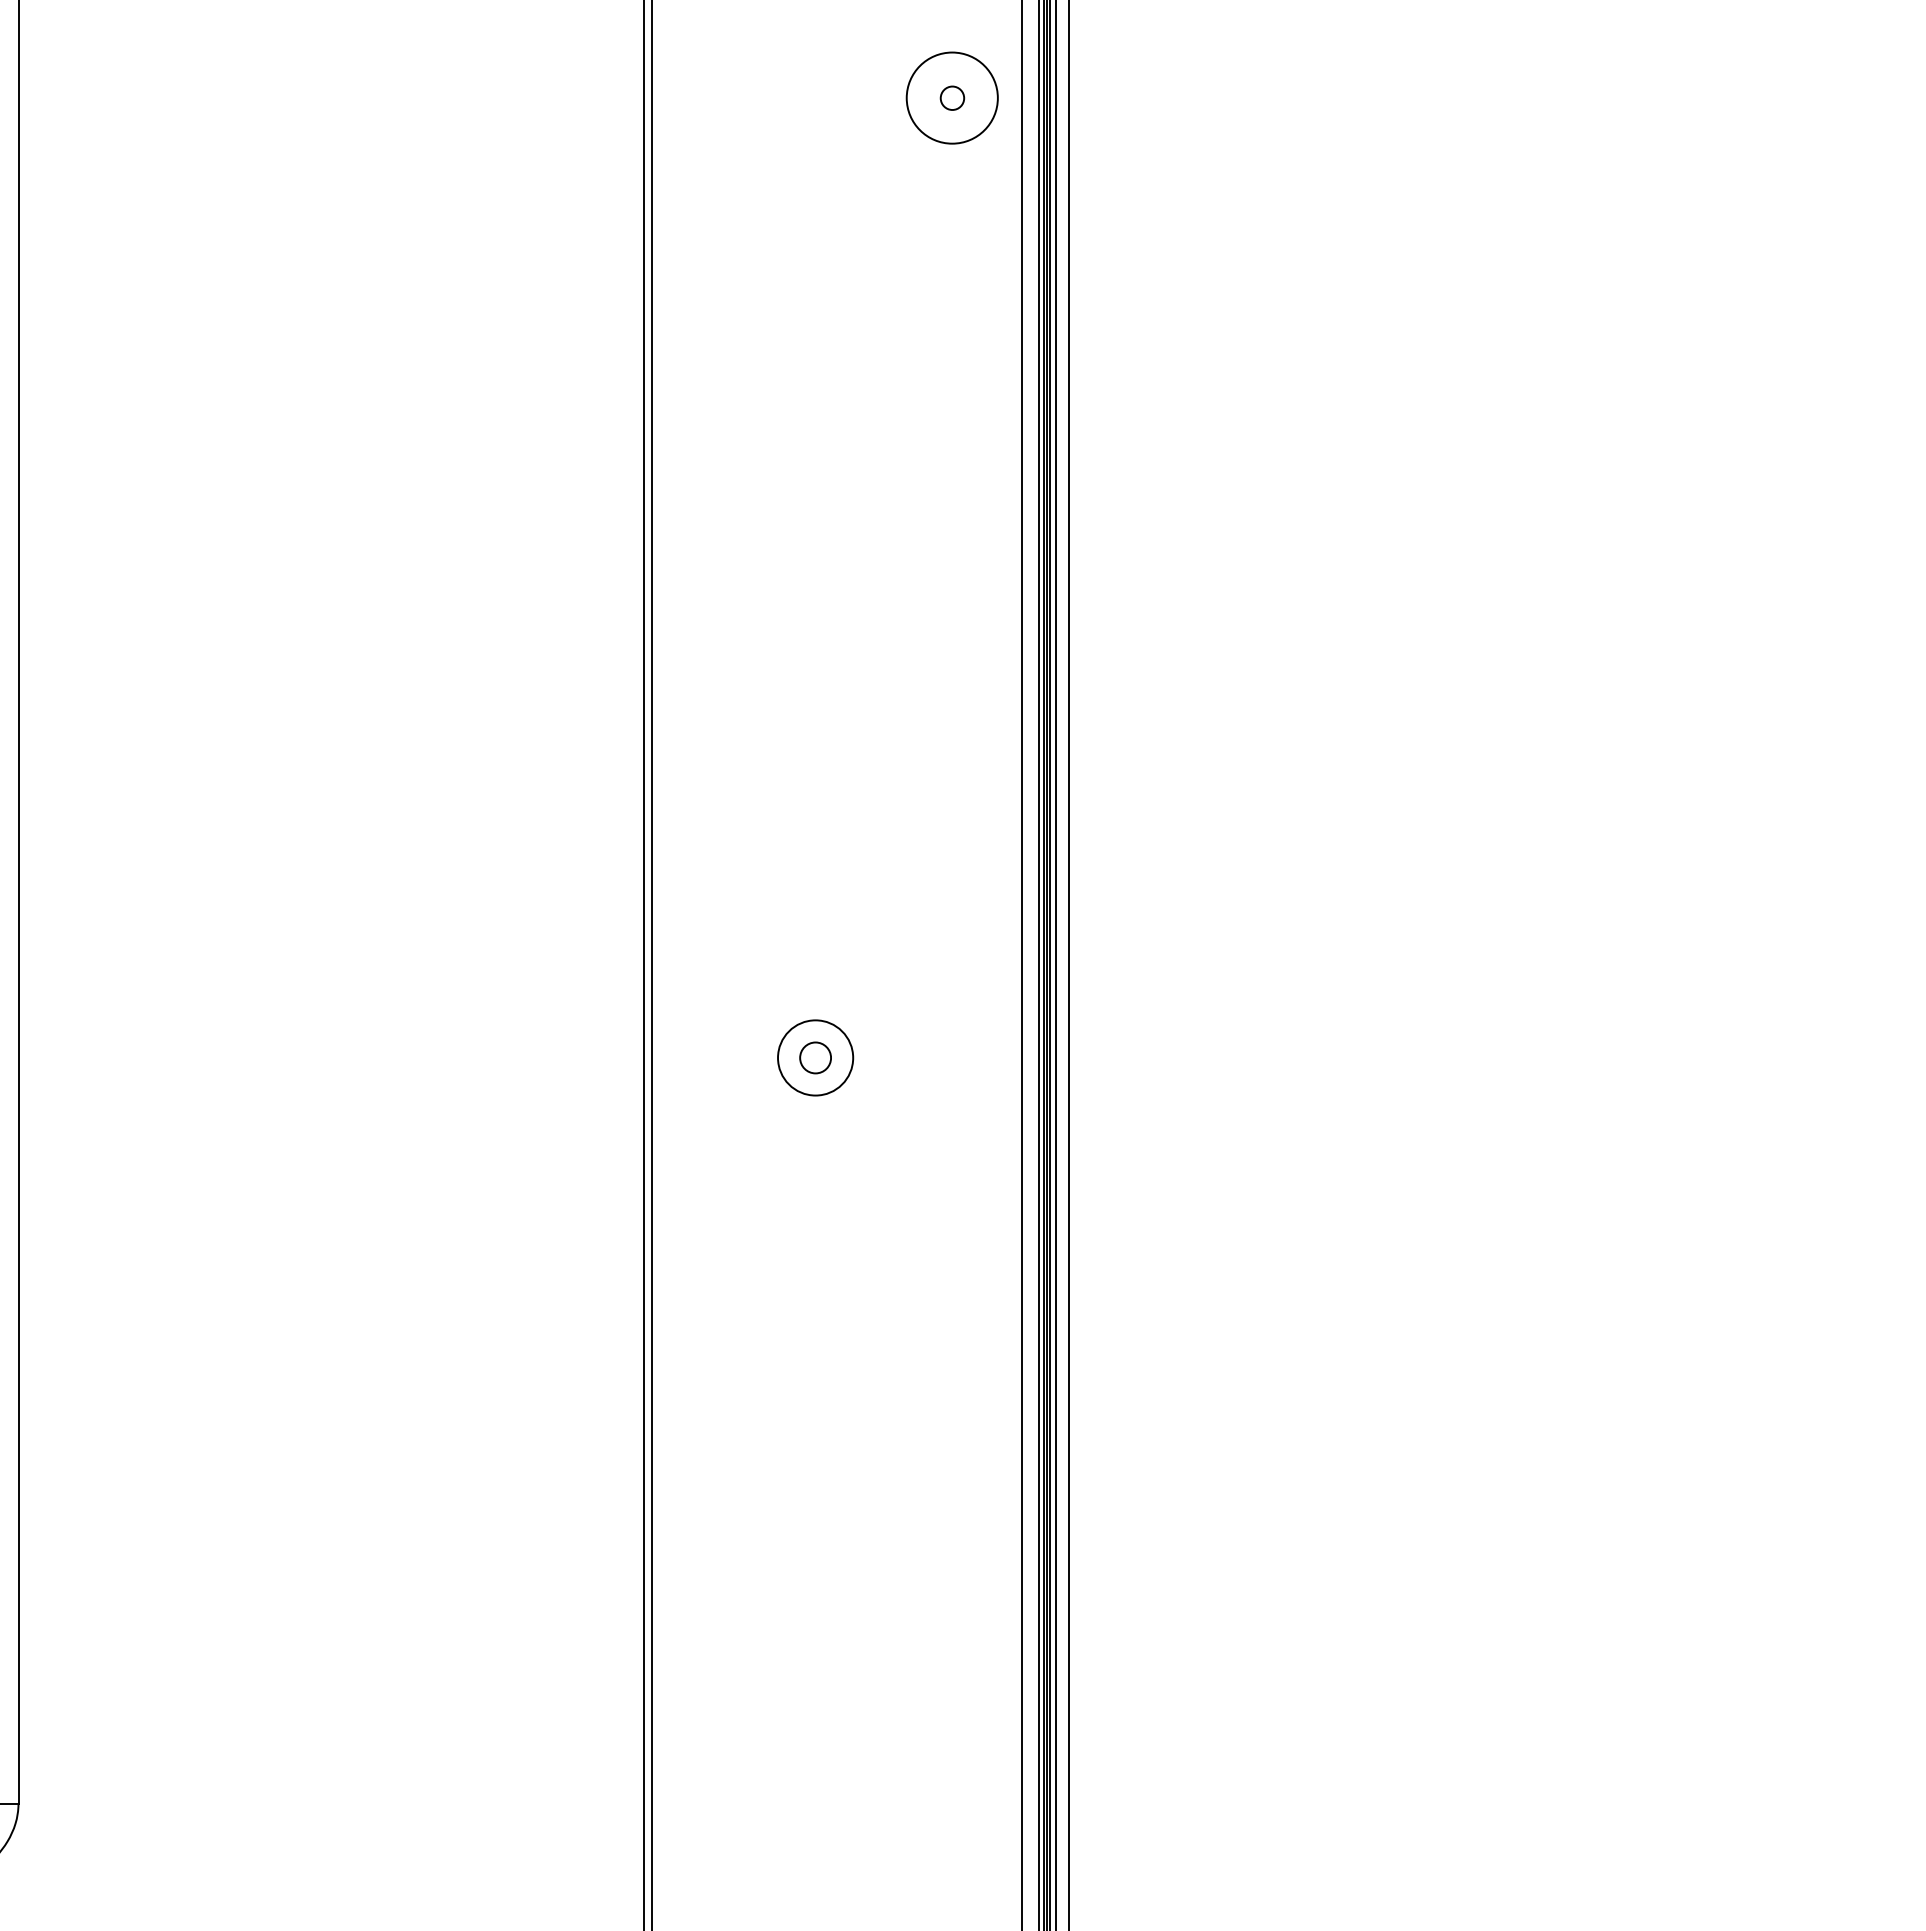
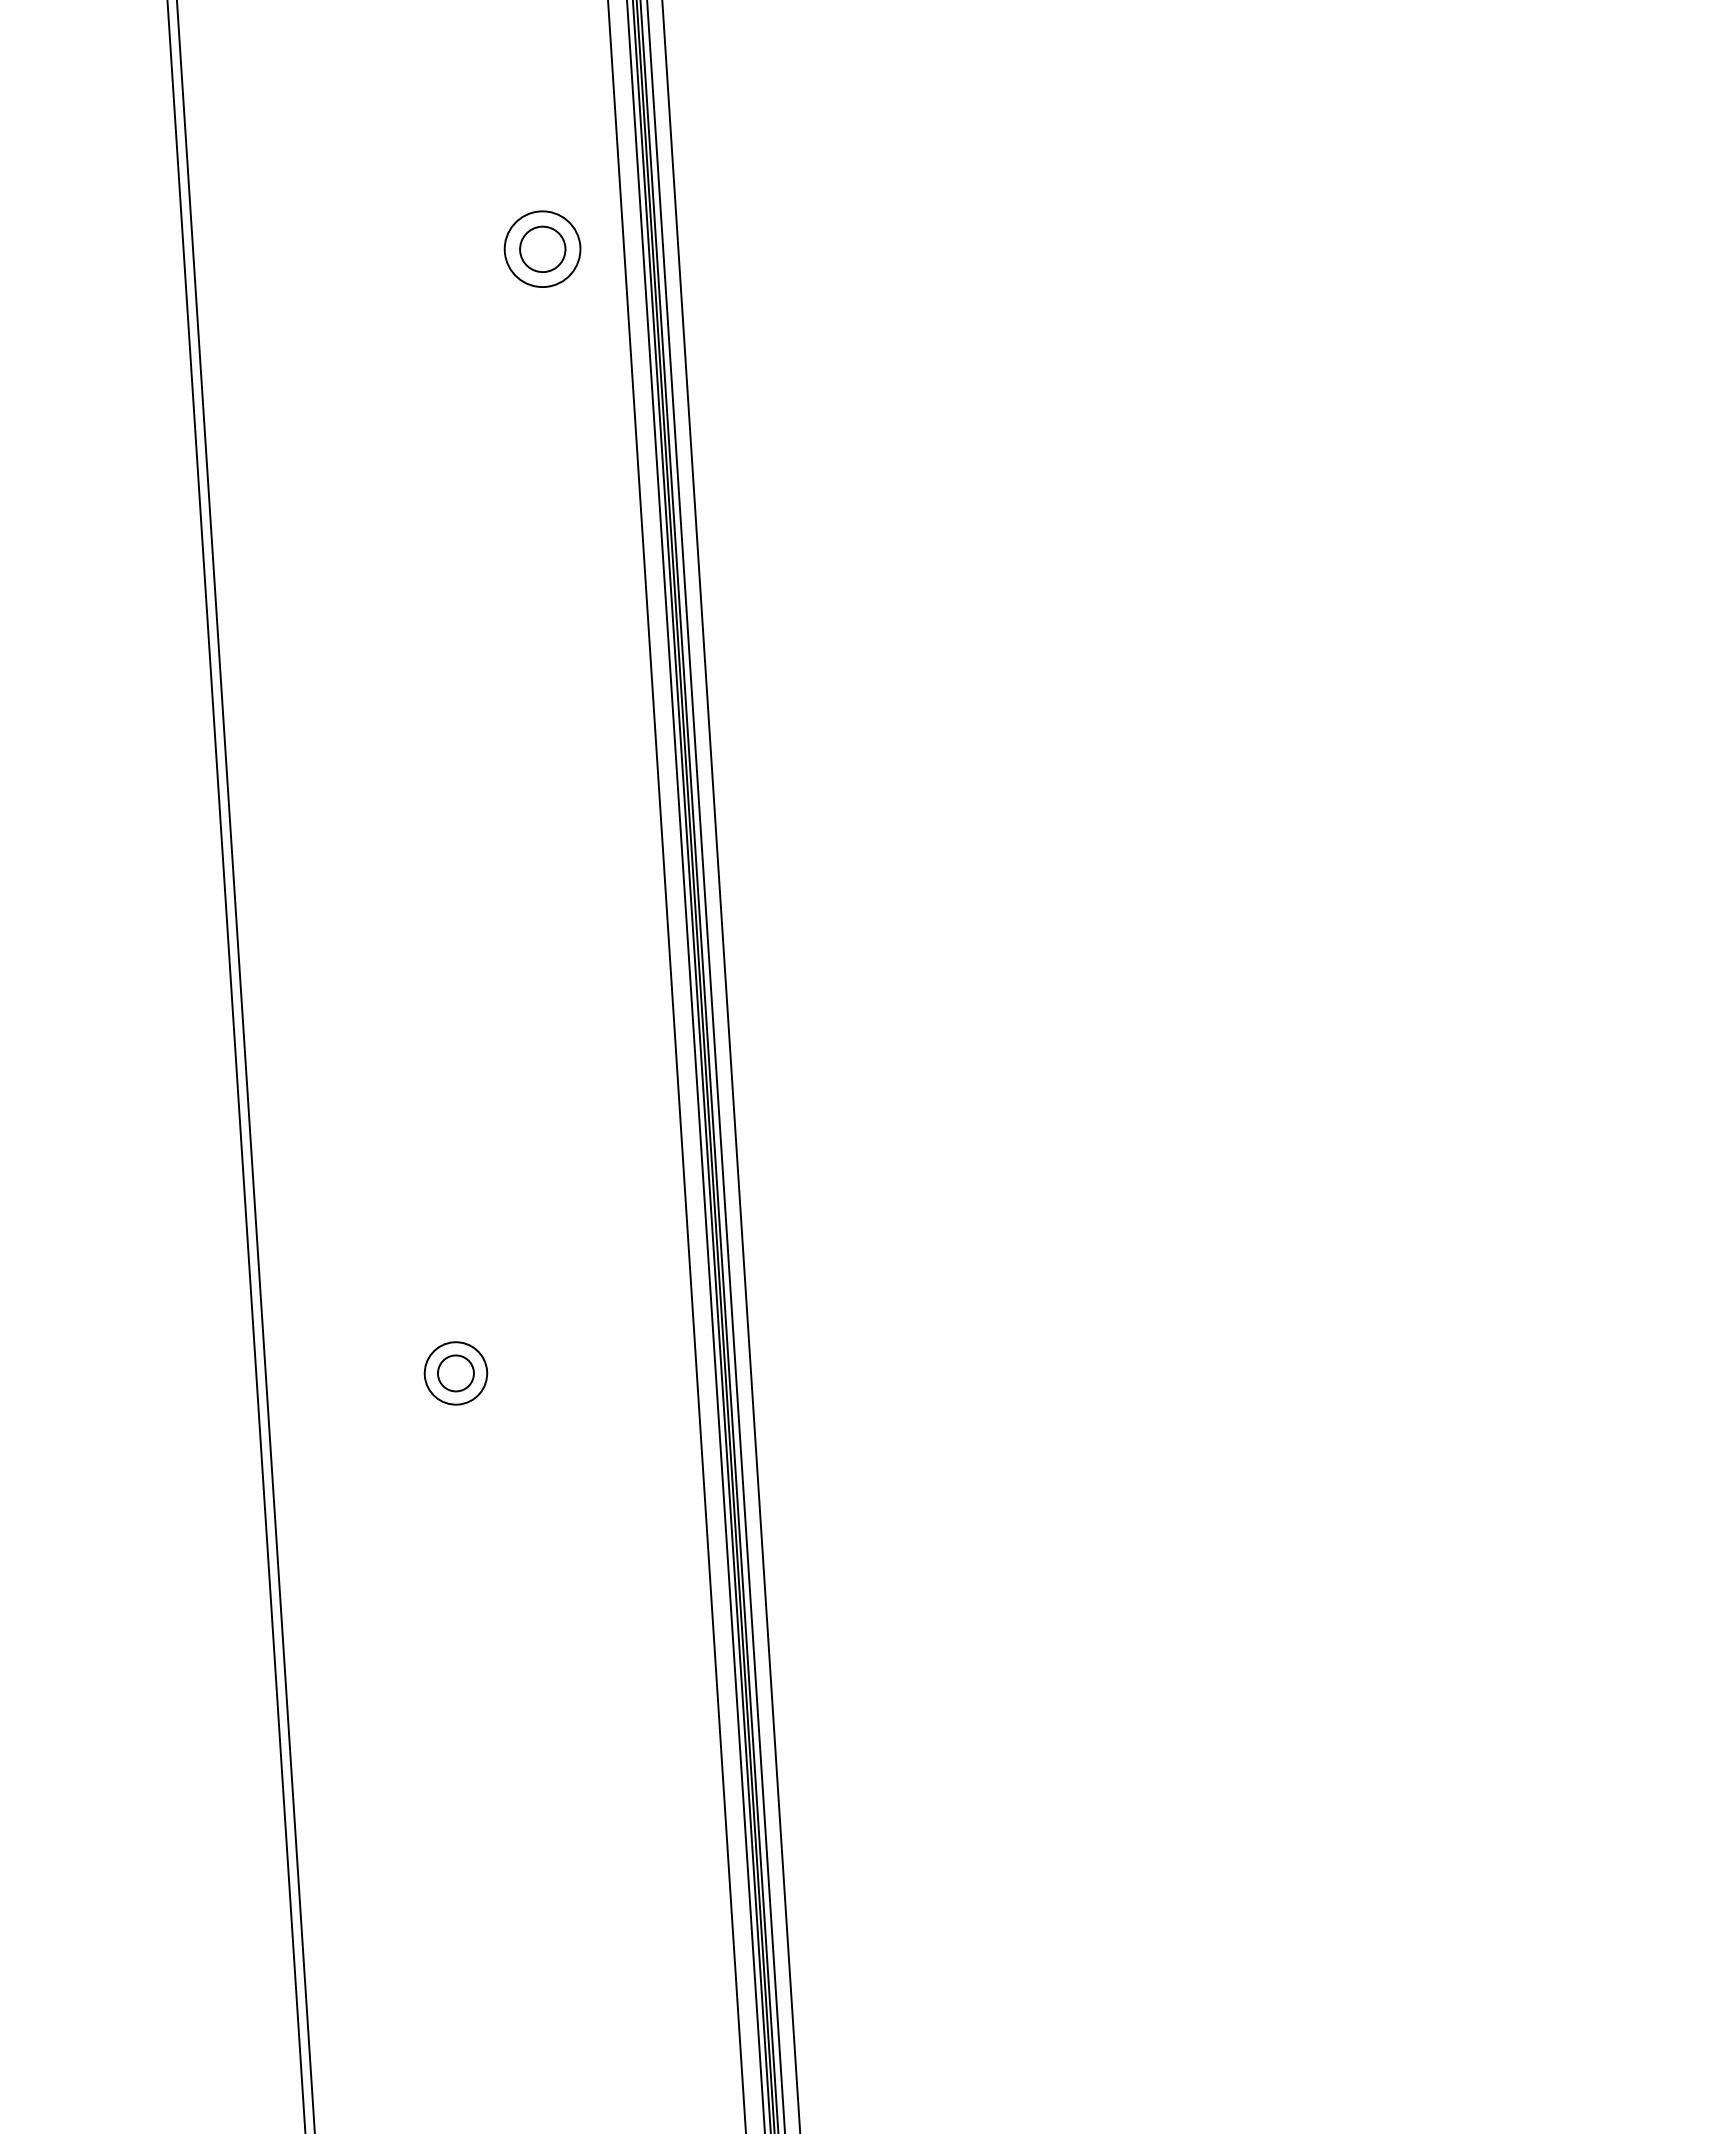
circle: (951, 97) -> (541, 248), size x0.71
circle: (952, 97) -> (542, 248), size x1.67
circle: (815, 1057) -> (455, 1372), size x0.71

